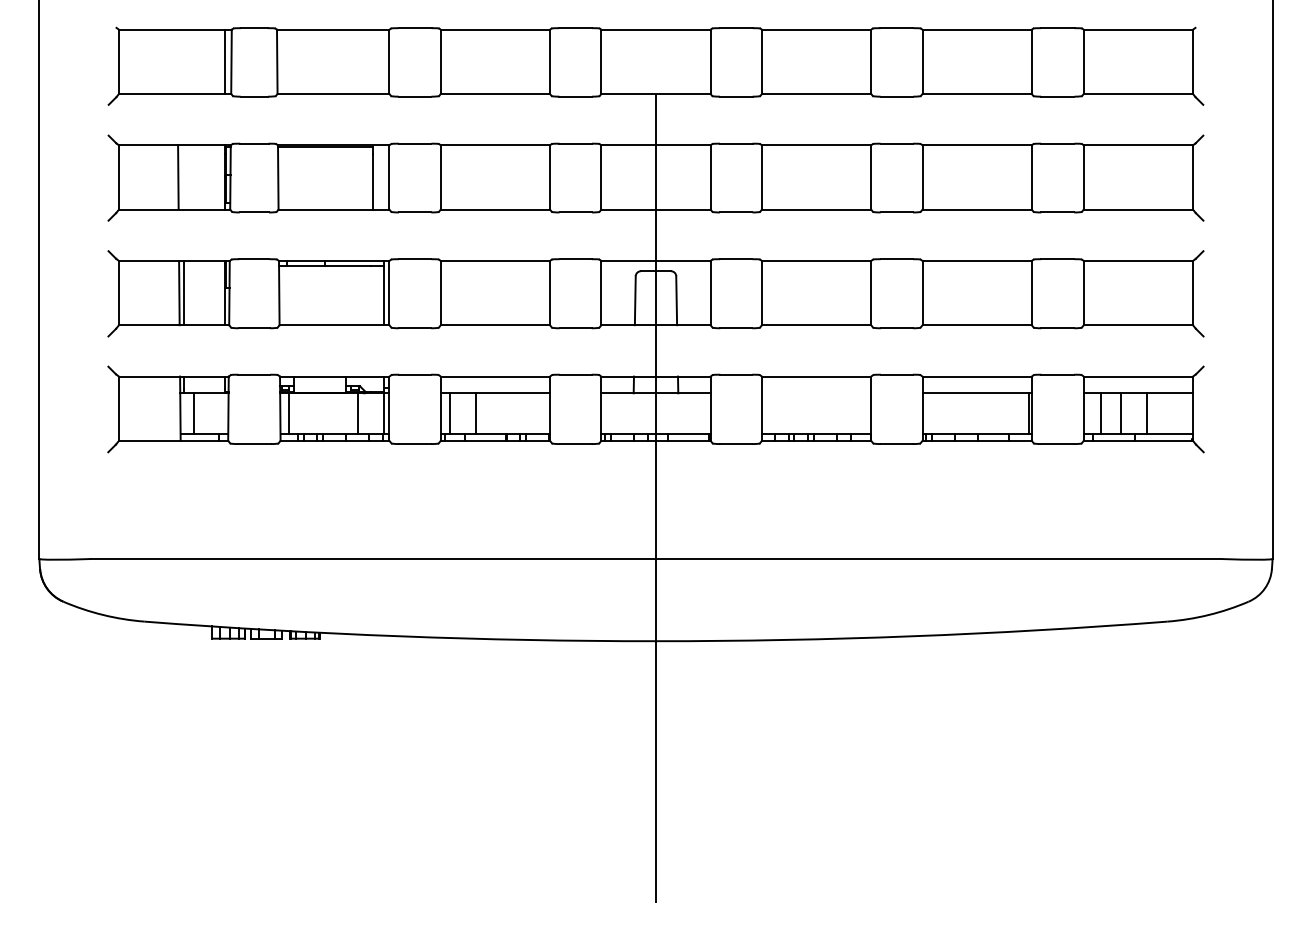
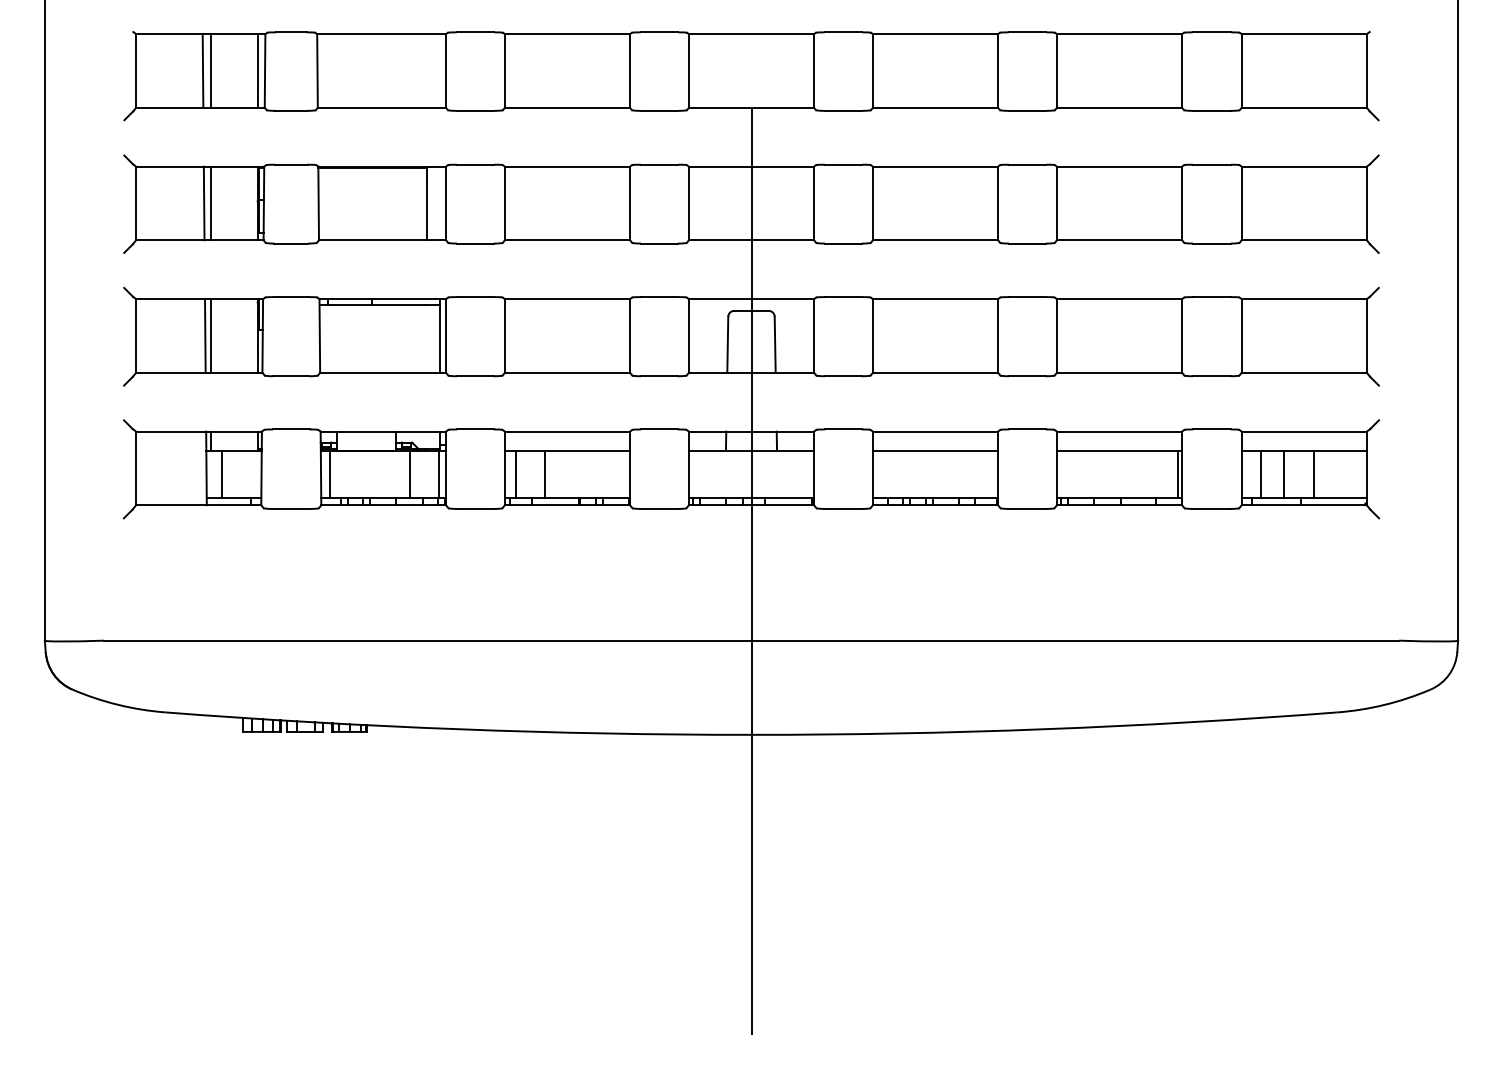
line: (177, 61) -> (203, 70), added
line: (183, 61) -> (210, 70), added
line: (183, 177) -> (210, 203), added
line: (816, 393) -> (935, 450), added

